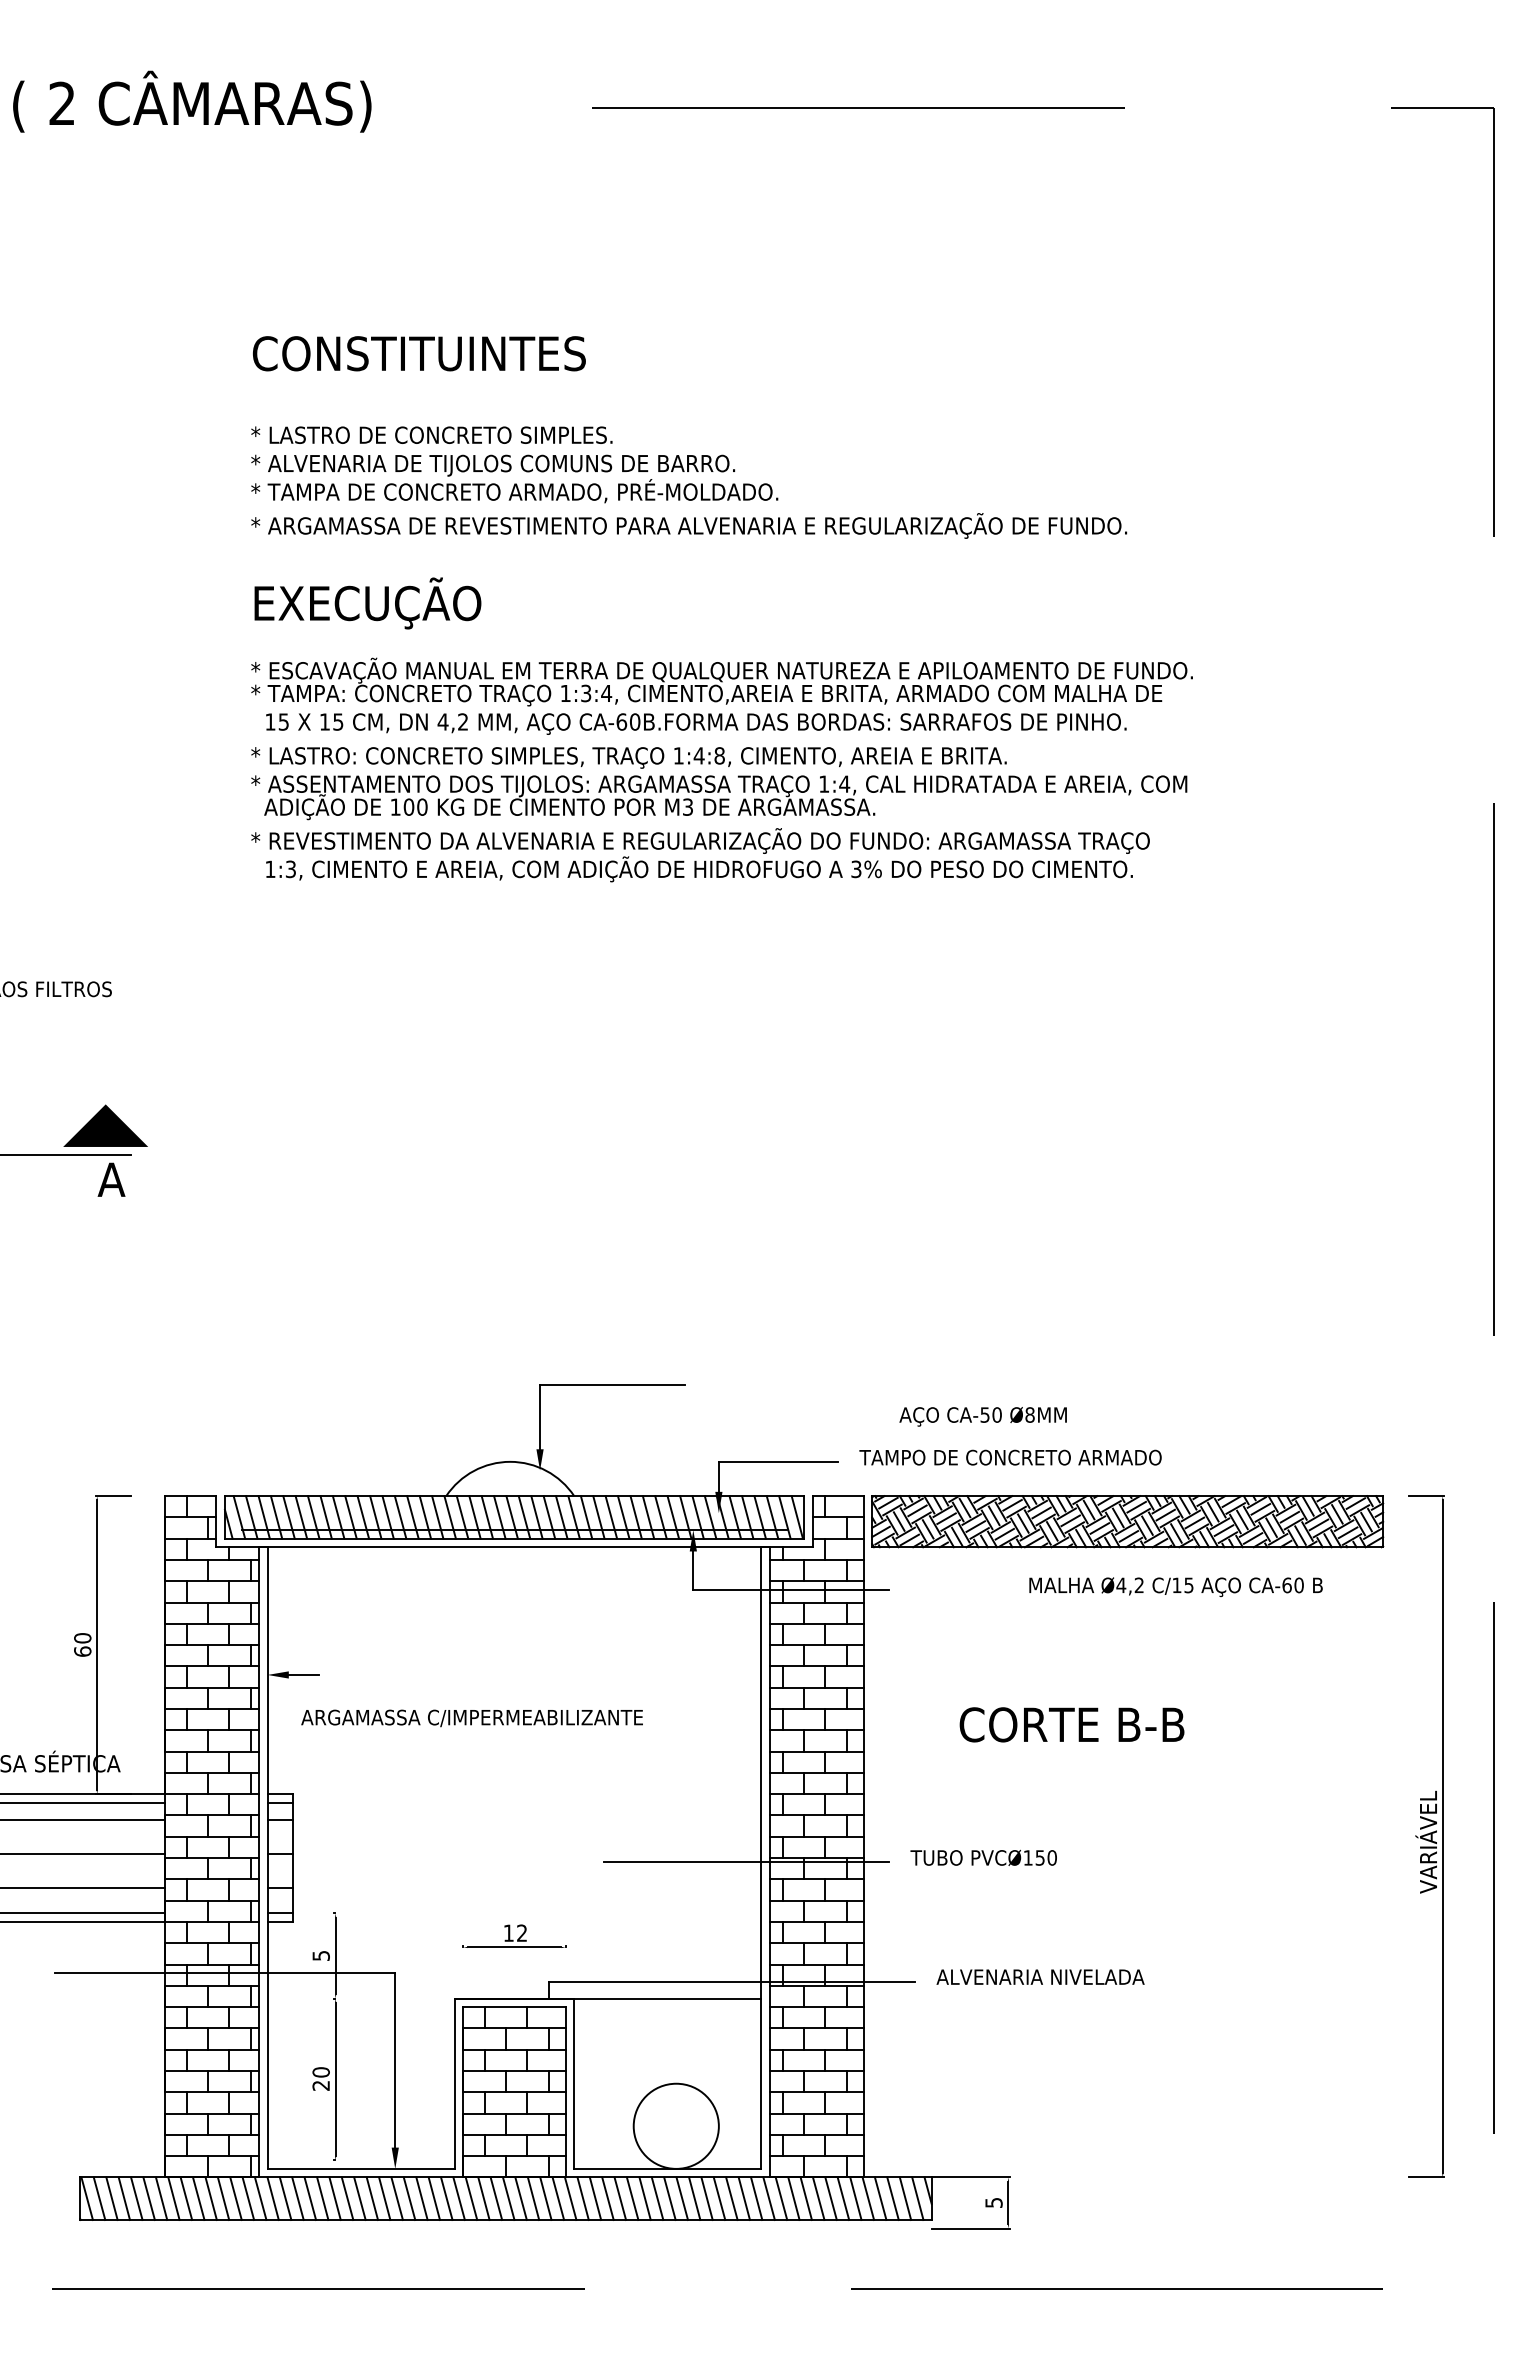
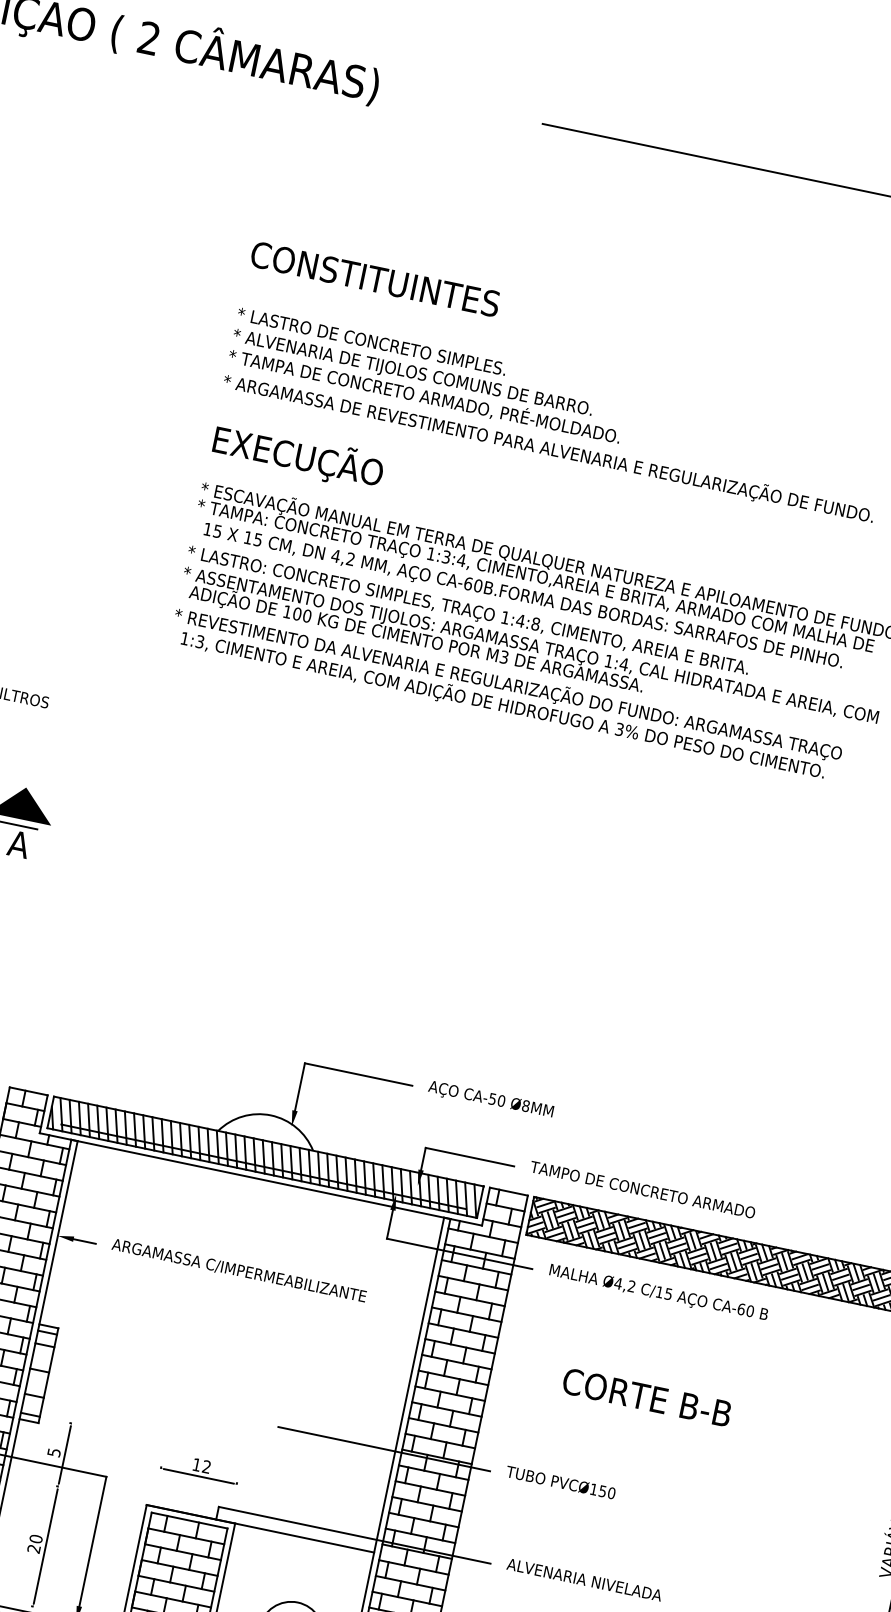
text: (982, 1416) -> (490, 1099), moved
text: (1175, 1586) -> (658, 1292), moved
text: (471, 1718) -> (238, 1270), moved

